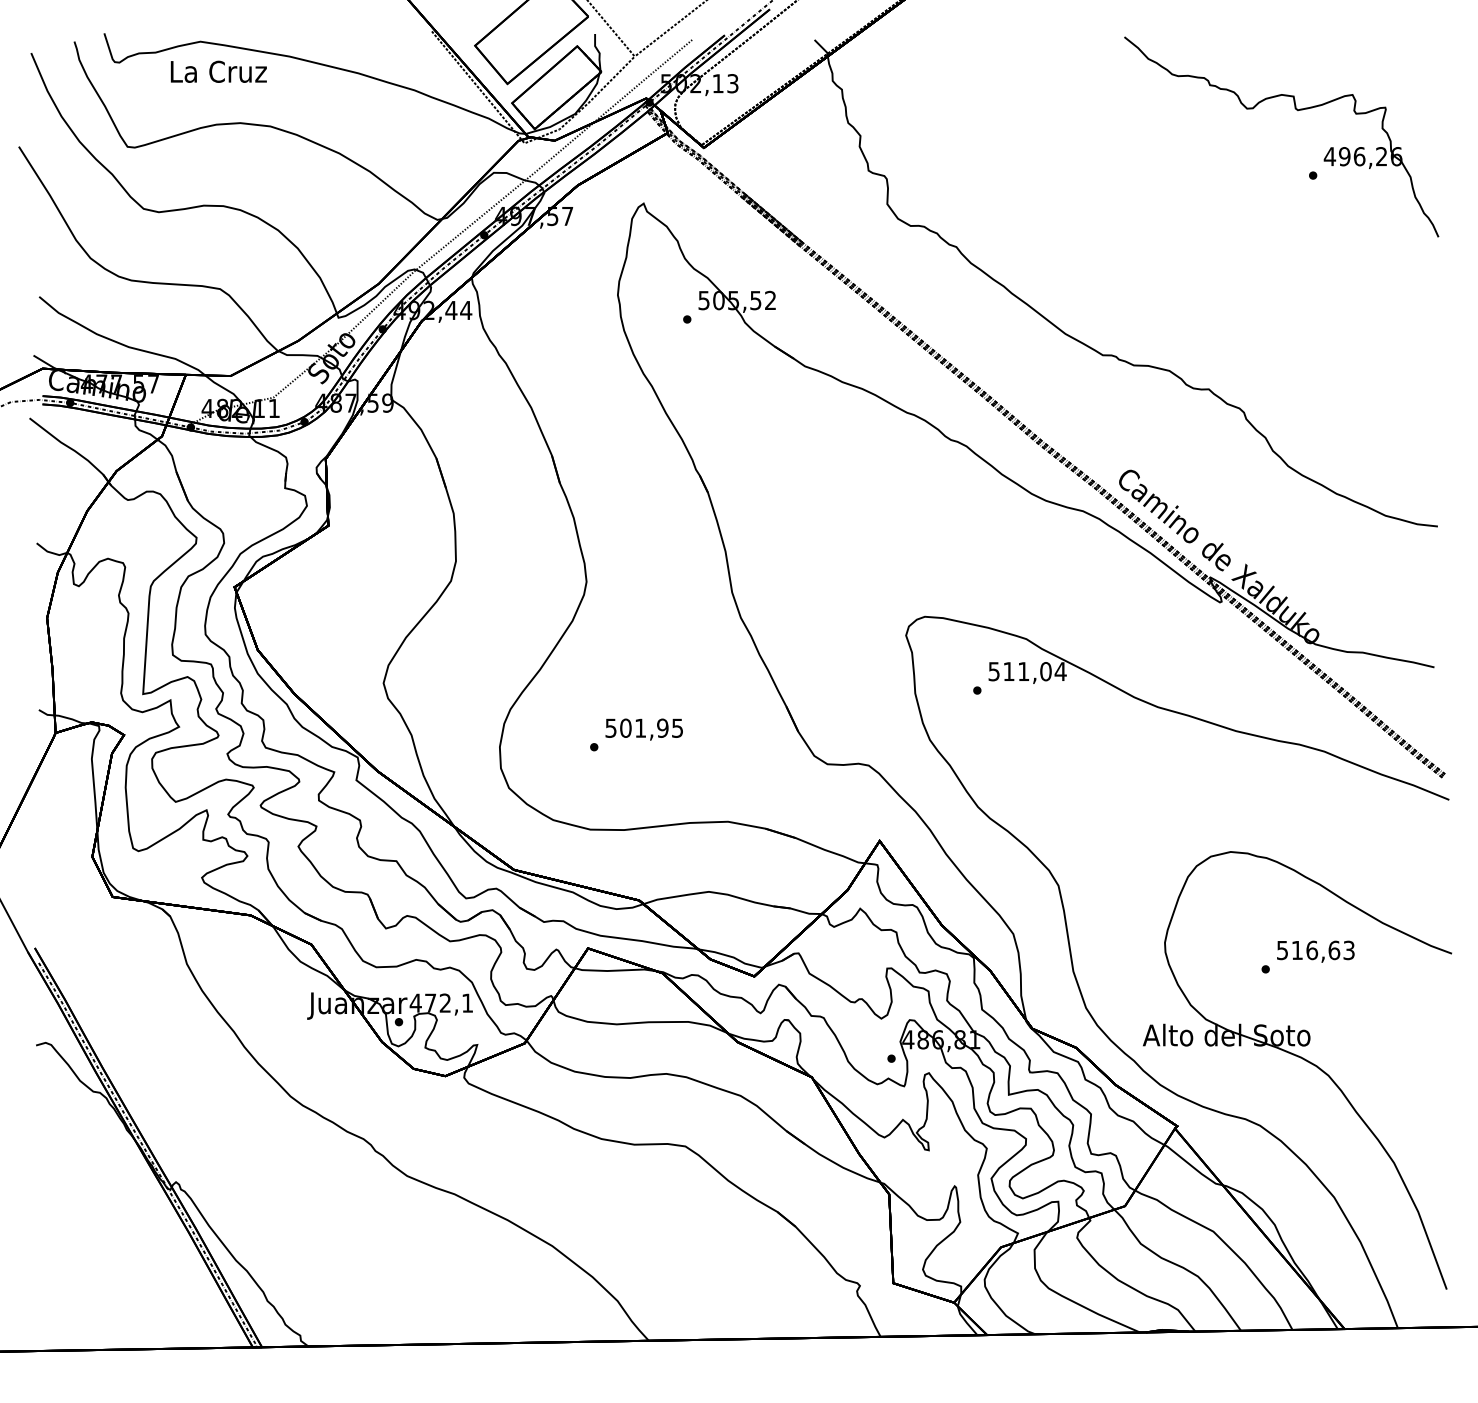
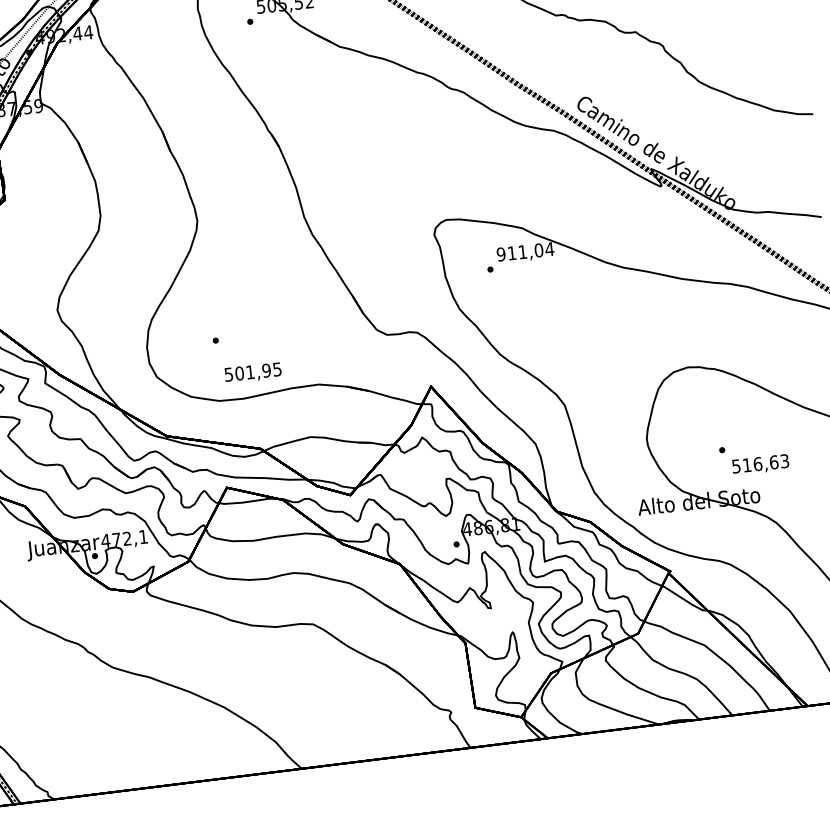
text: (993, 671) -> (500, 254), 511,04 -> 911,04
text: (643, 729) -> (252, 373), moved
text: (1315, 951) -> (760, 464), moved

